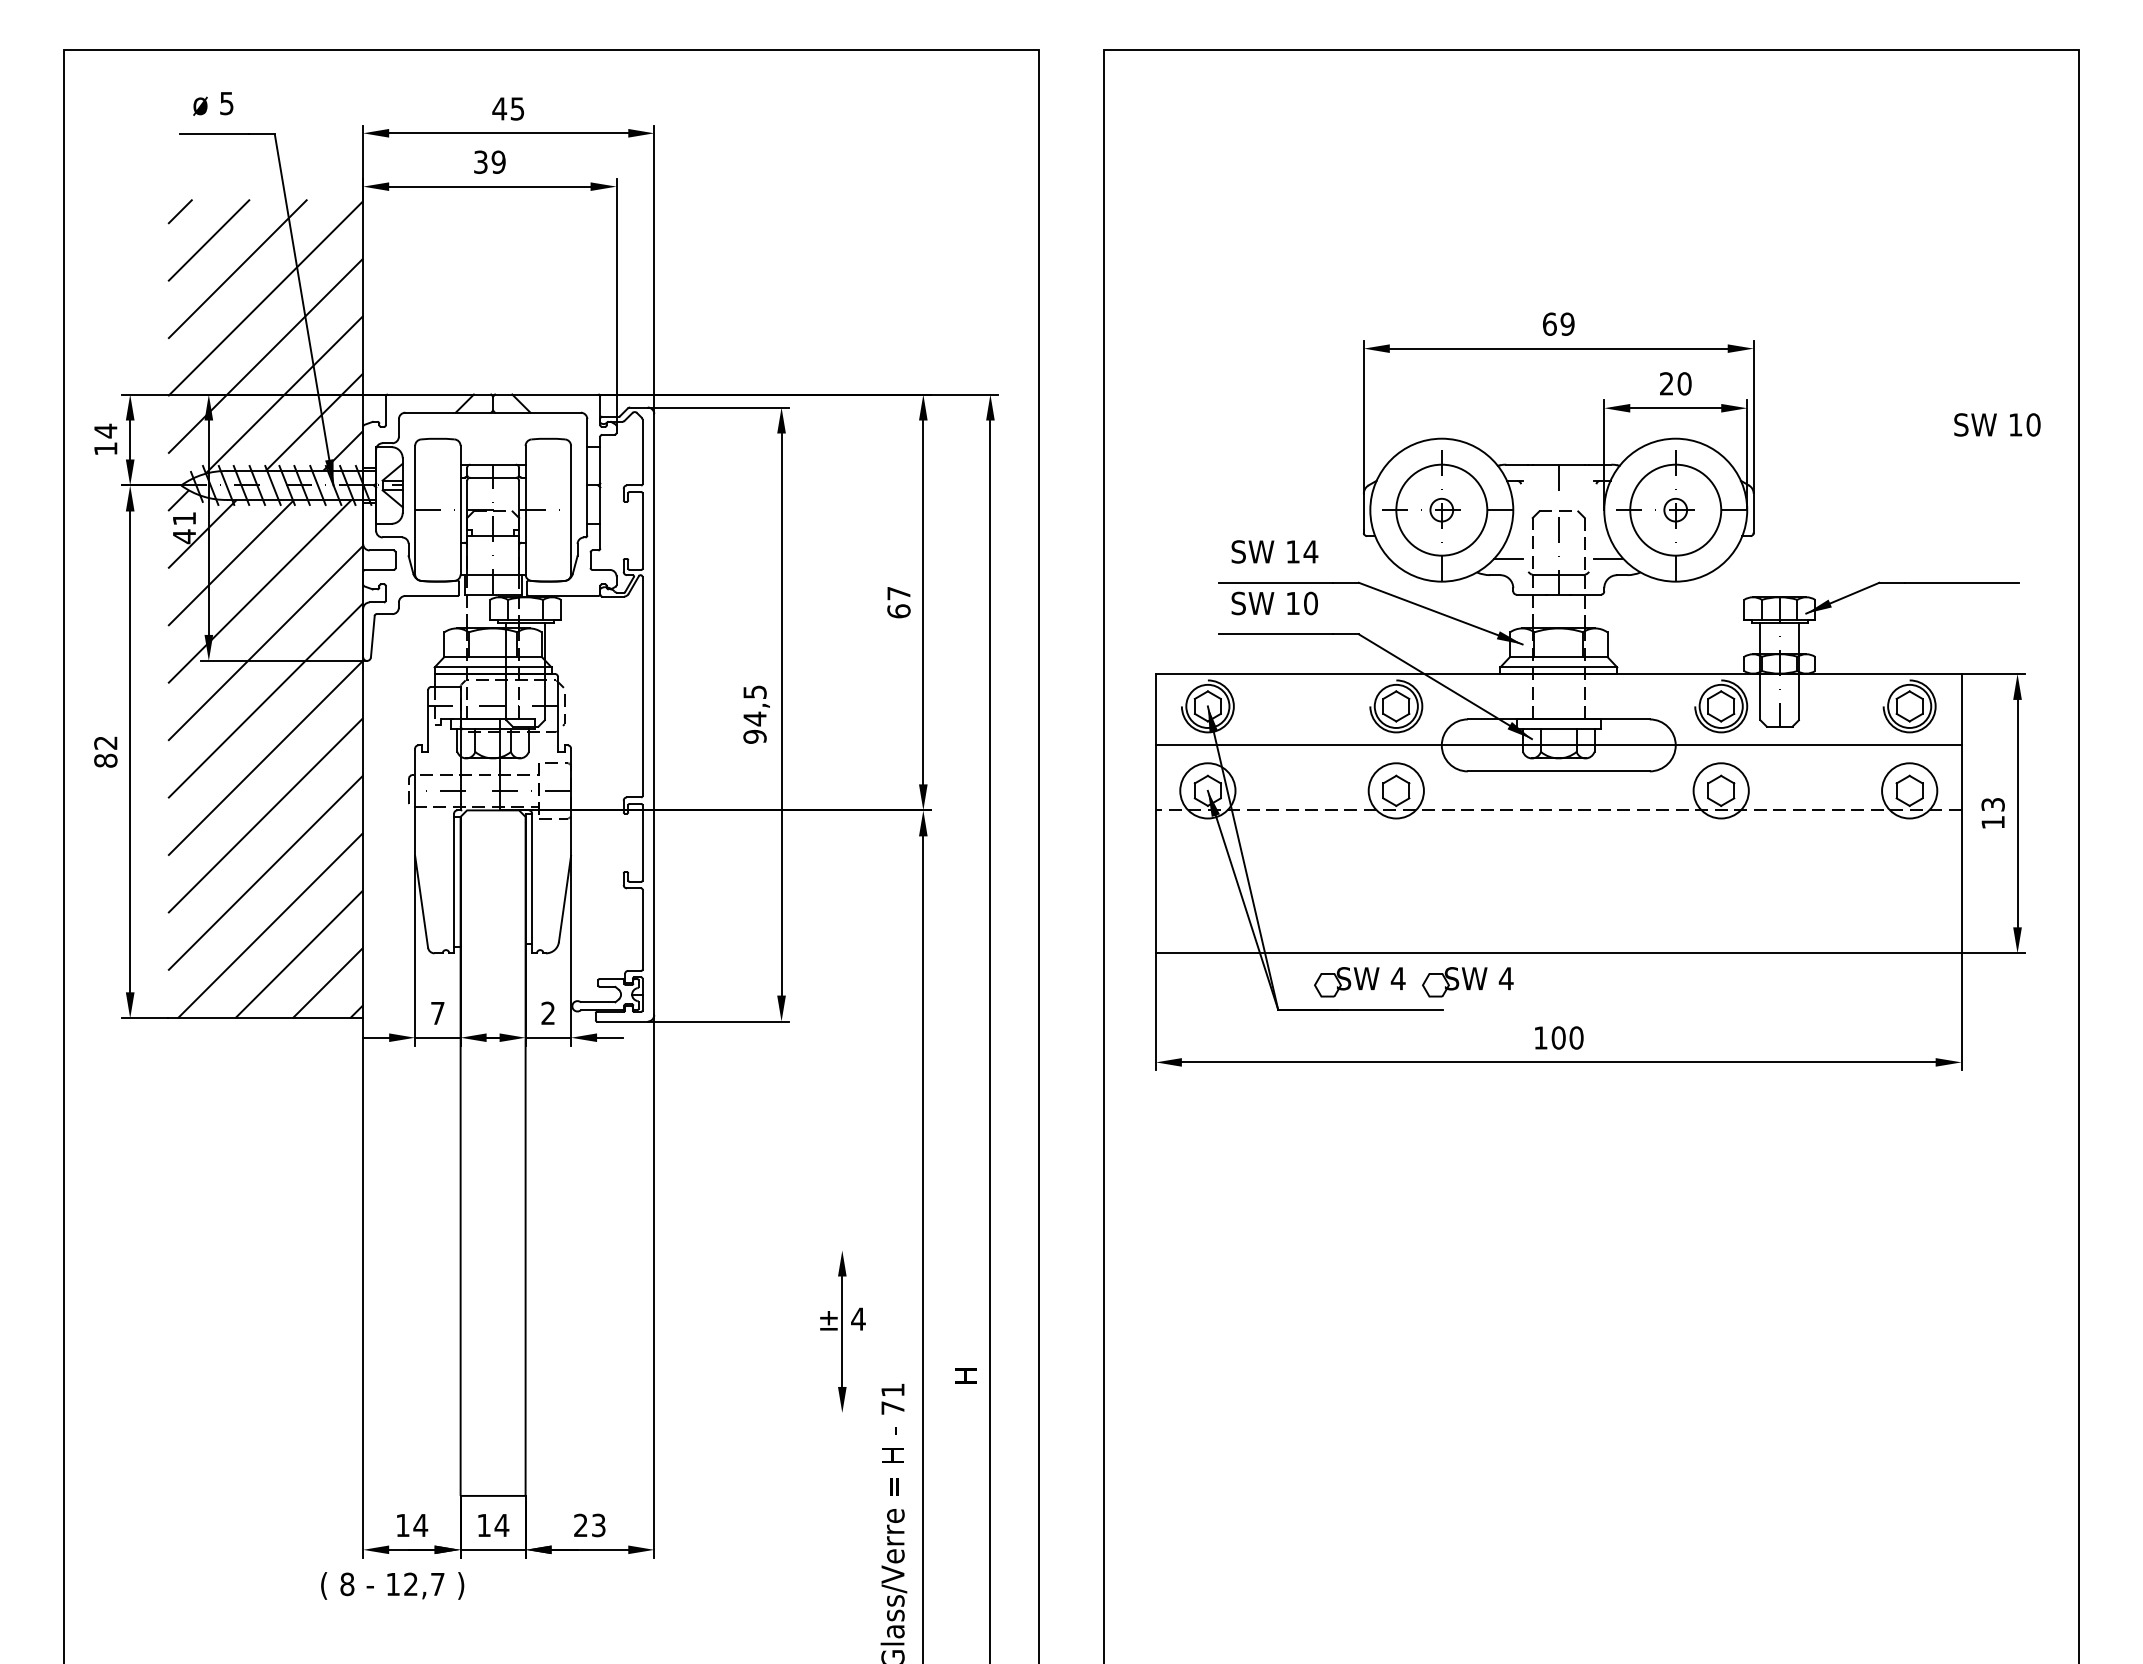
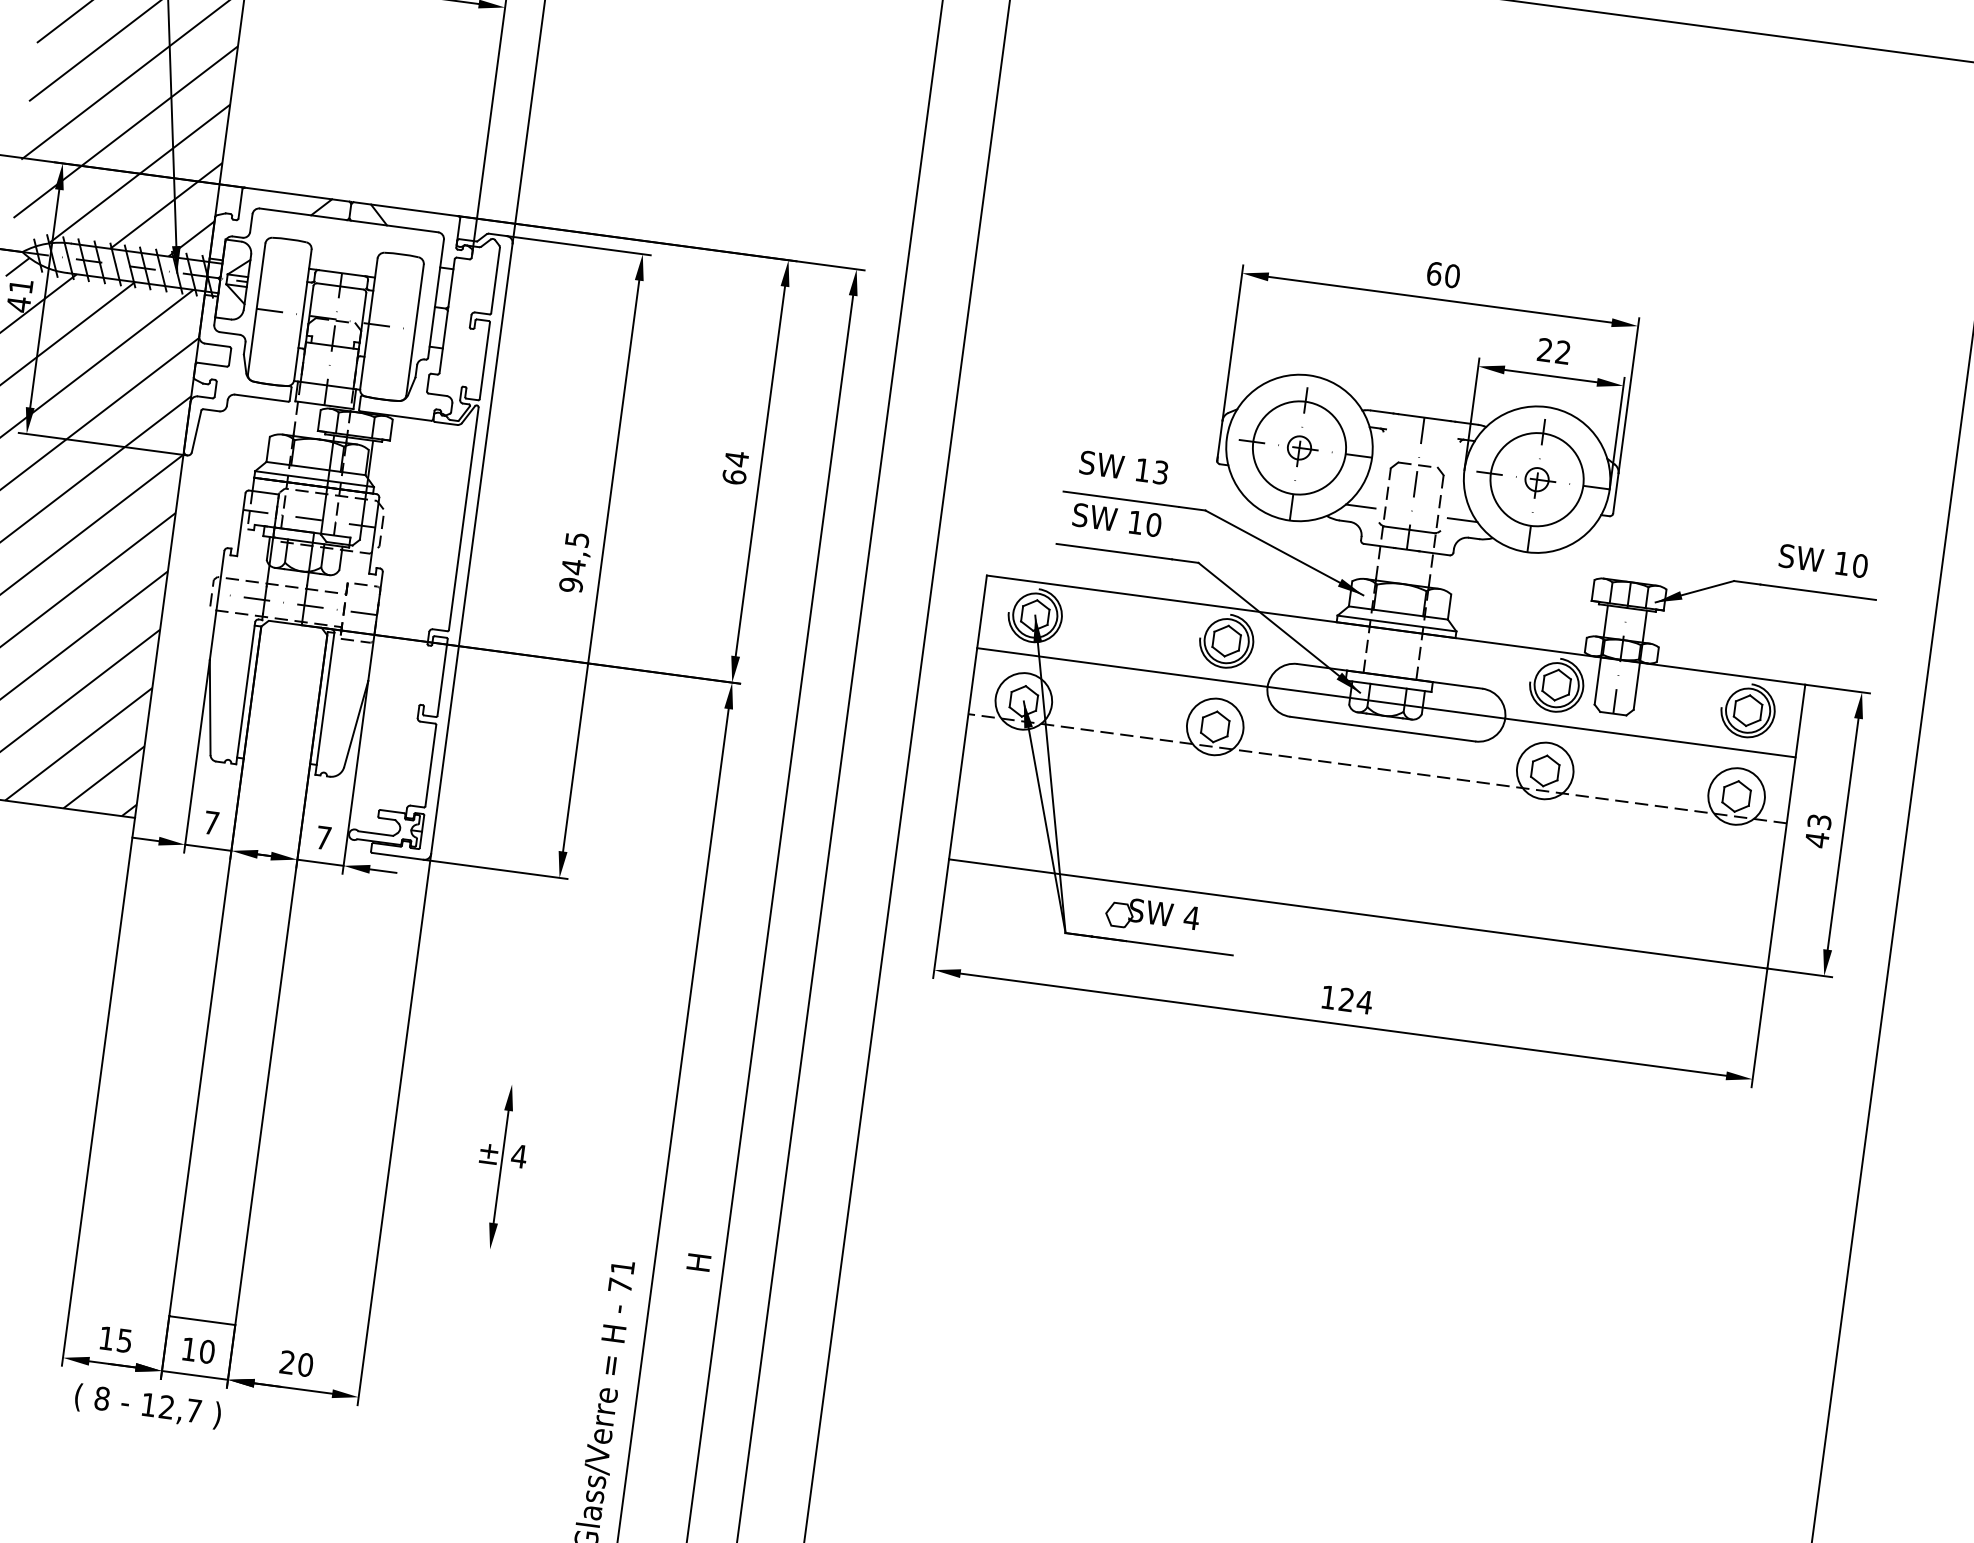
text: (1567, 323) -> (1452, 275), 69 -> 60
text: (1684, 383) -> (1563, 352), 20 -> 22
text: (1997, 424) -> (1823, 560), moved
text: (1310, 551) -> (1160, 472), 14 -> 13
text: (898, 593) -> (736, 458), 67 -> 64
text: (1992, 822) -> (1816, 839), 13 -> 43
part: (1467, 982) -> (1261, 931), removed
text: (547, 1012) -> (323, 836), 2 -> 7
text: (1567, 1037) -> (1355, 1000), 100 -> 124
part: (842, 1331) -> (501, 1166), moved
text: (420, 1525) -> (124, 1340), 14 -> 15
text: (501, 1525) -> (206, 1351), 14 -> 10
text: (598, 1525) -> (305, 1364), 23 -> 20
text: (392, 1585) -> (147, 1405), moved

